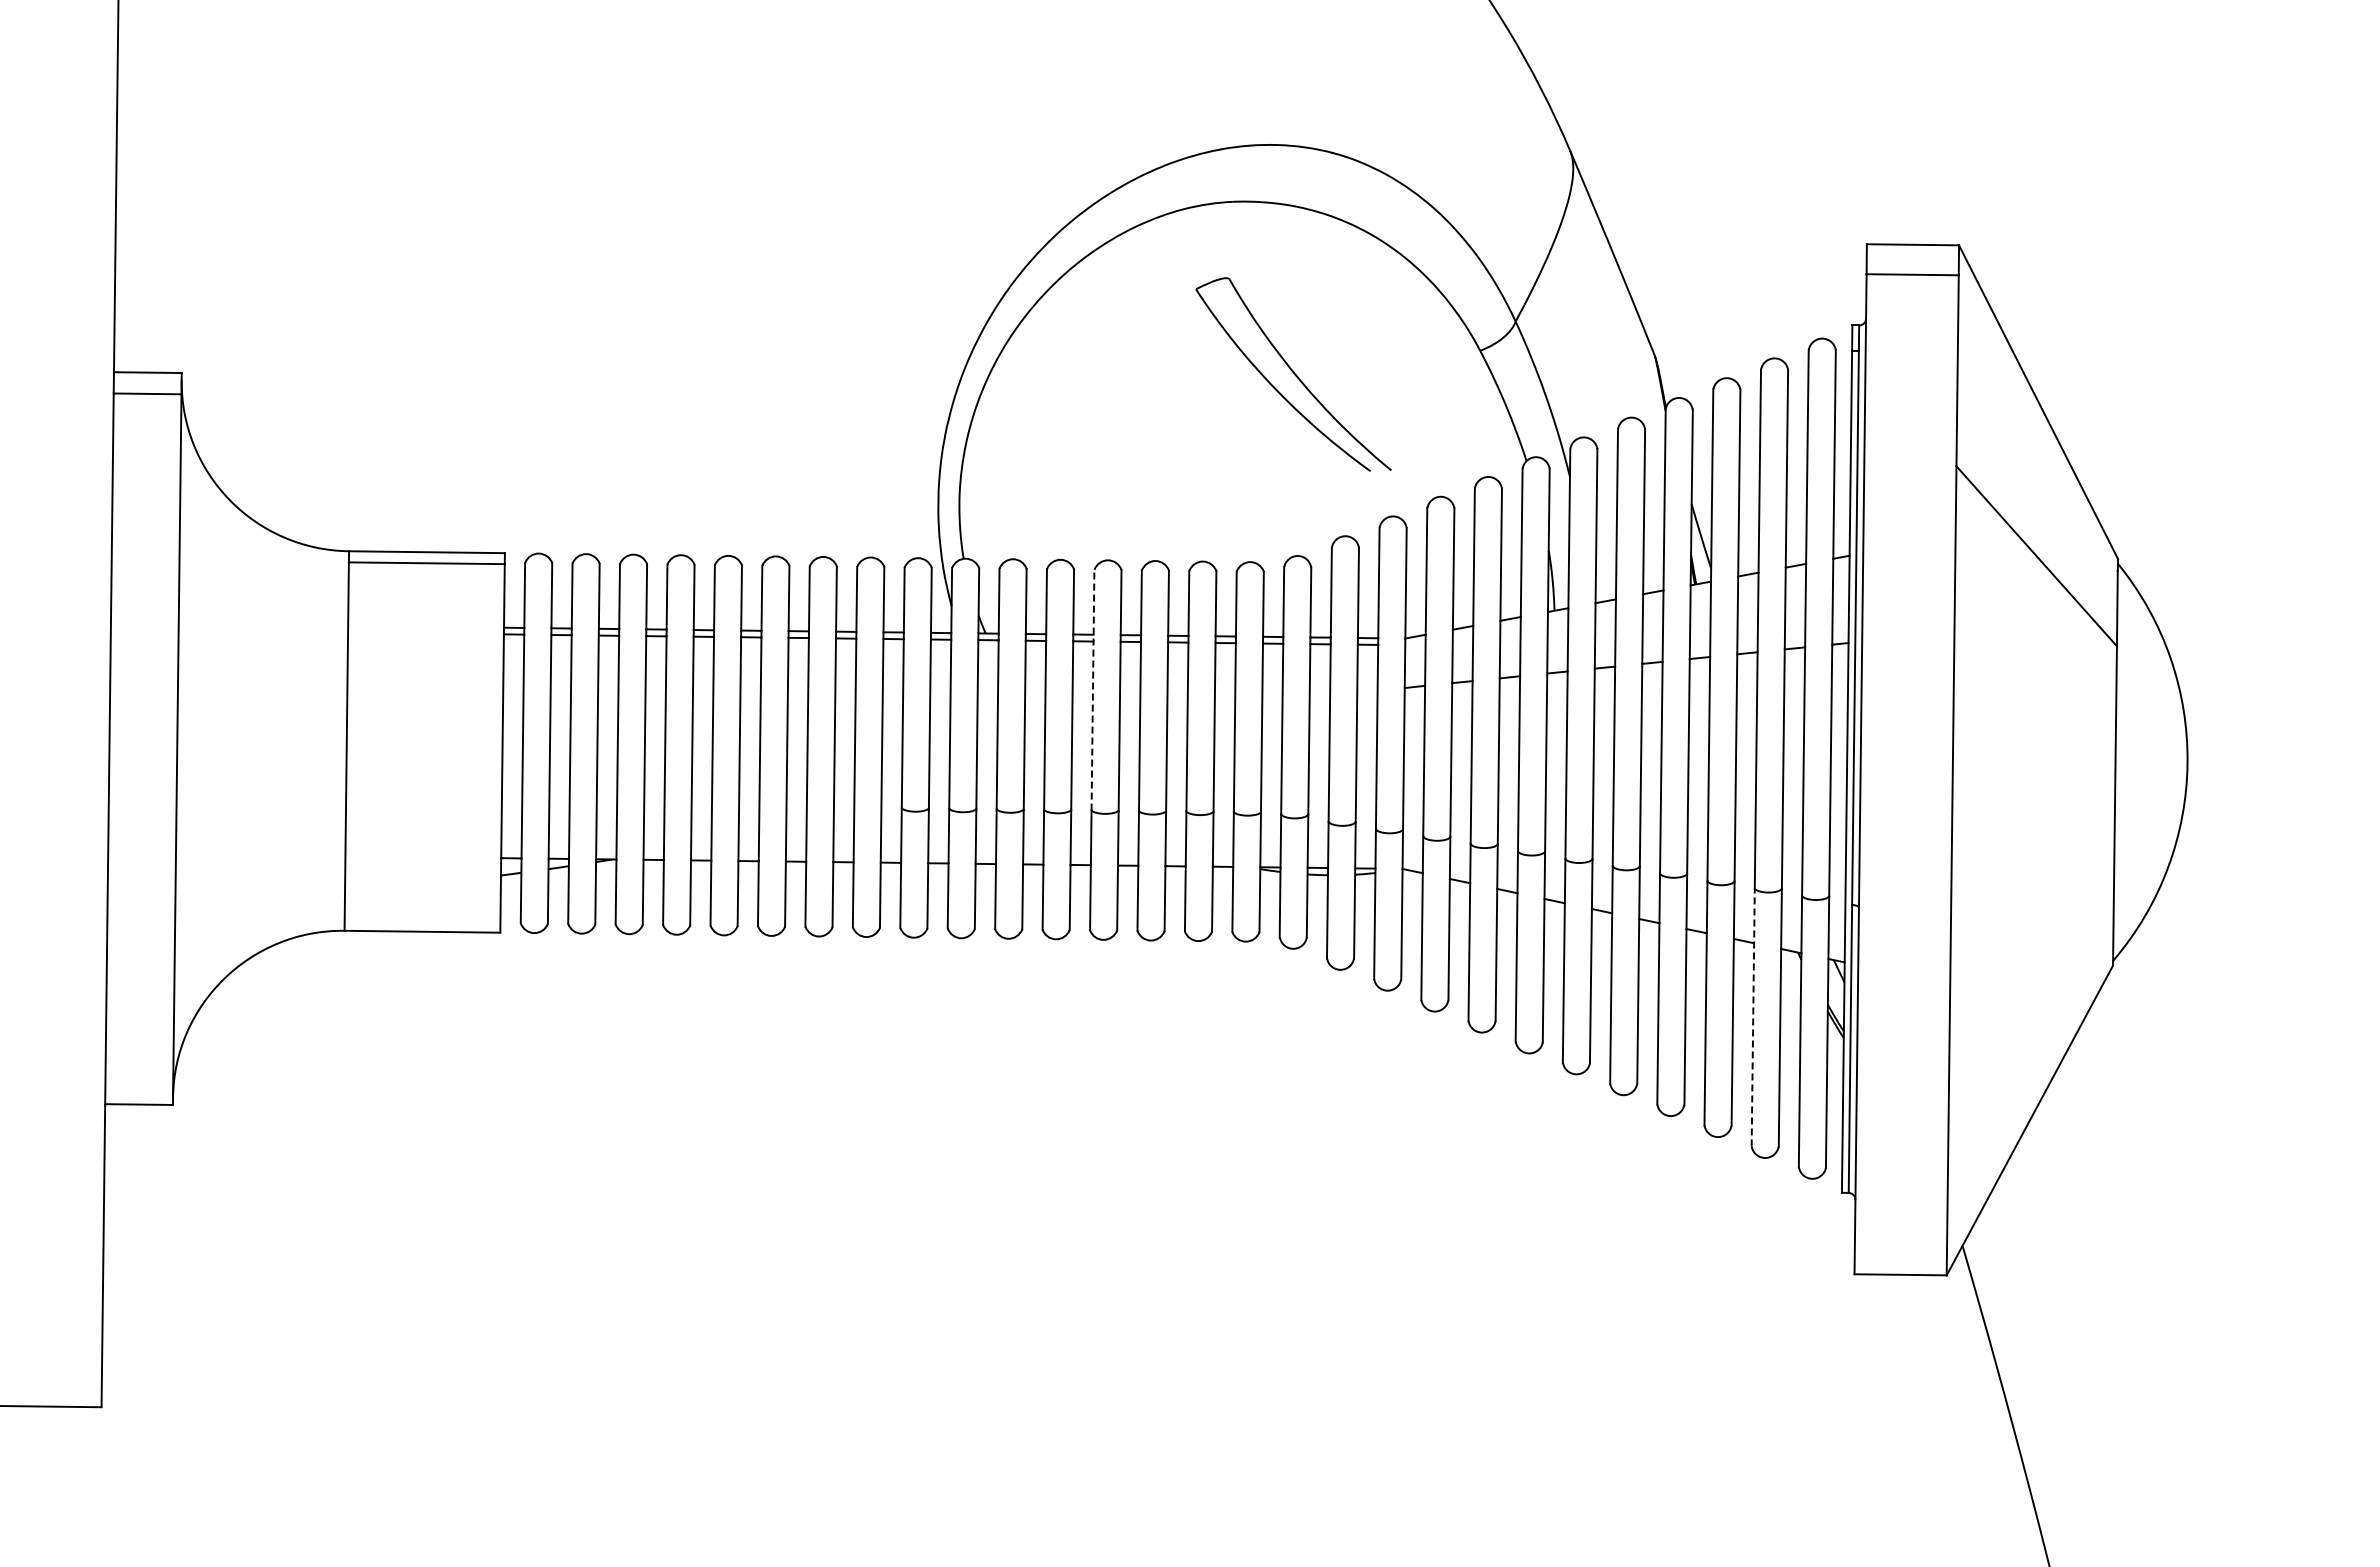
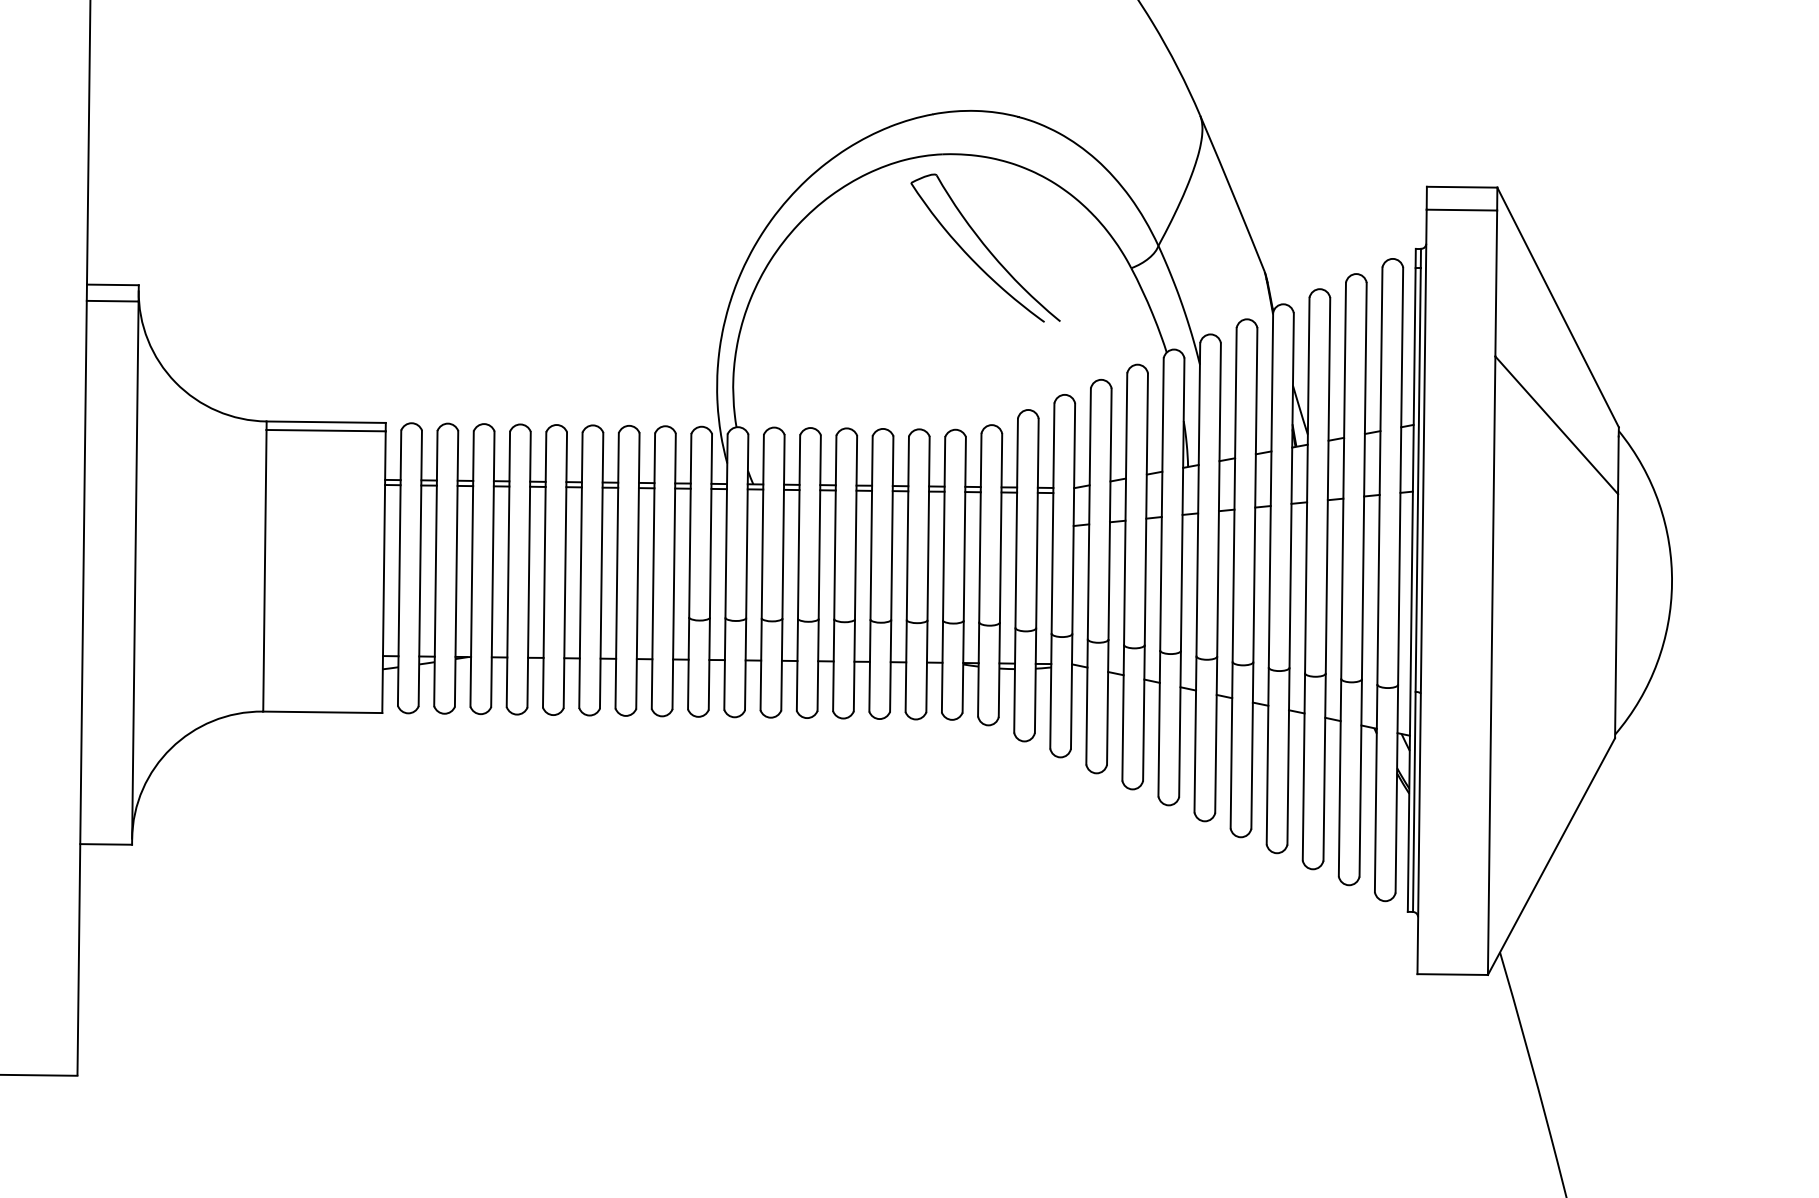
part: (1293, 374) -> (985, 248), moved
line: (1092, 689) -> (834, 527), dashed -> solid
line: (1753, 1017) -> (1340, 777), dashed -> solid

